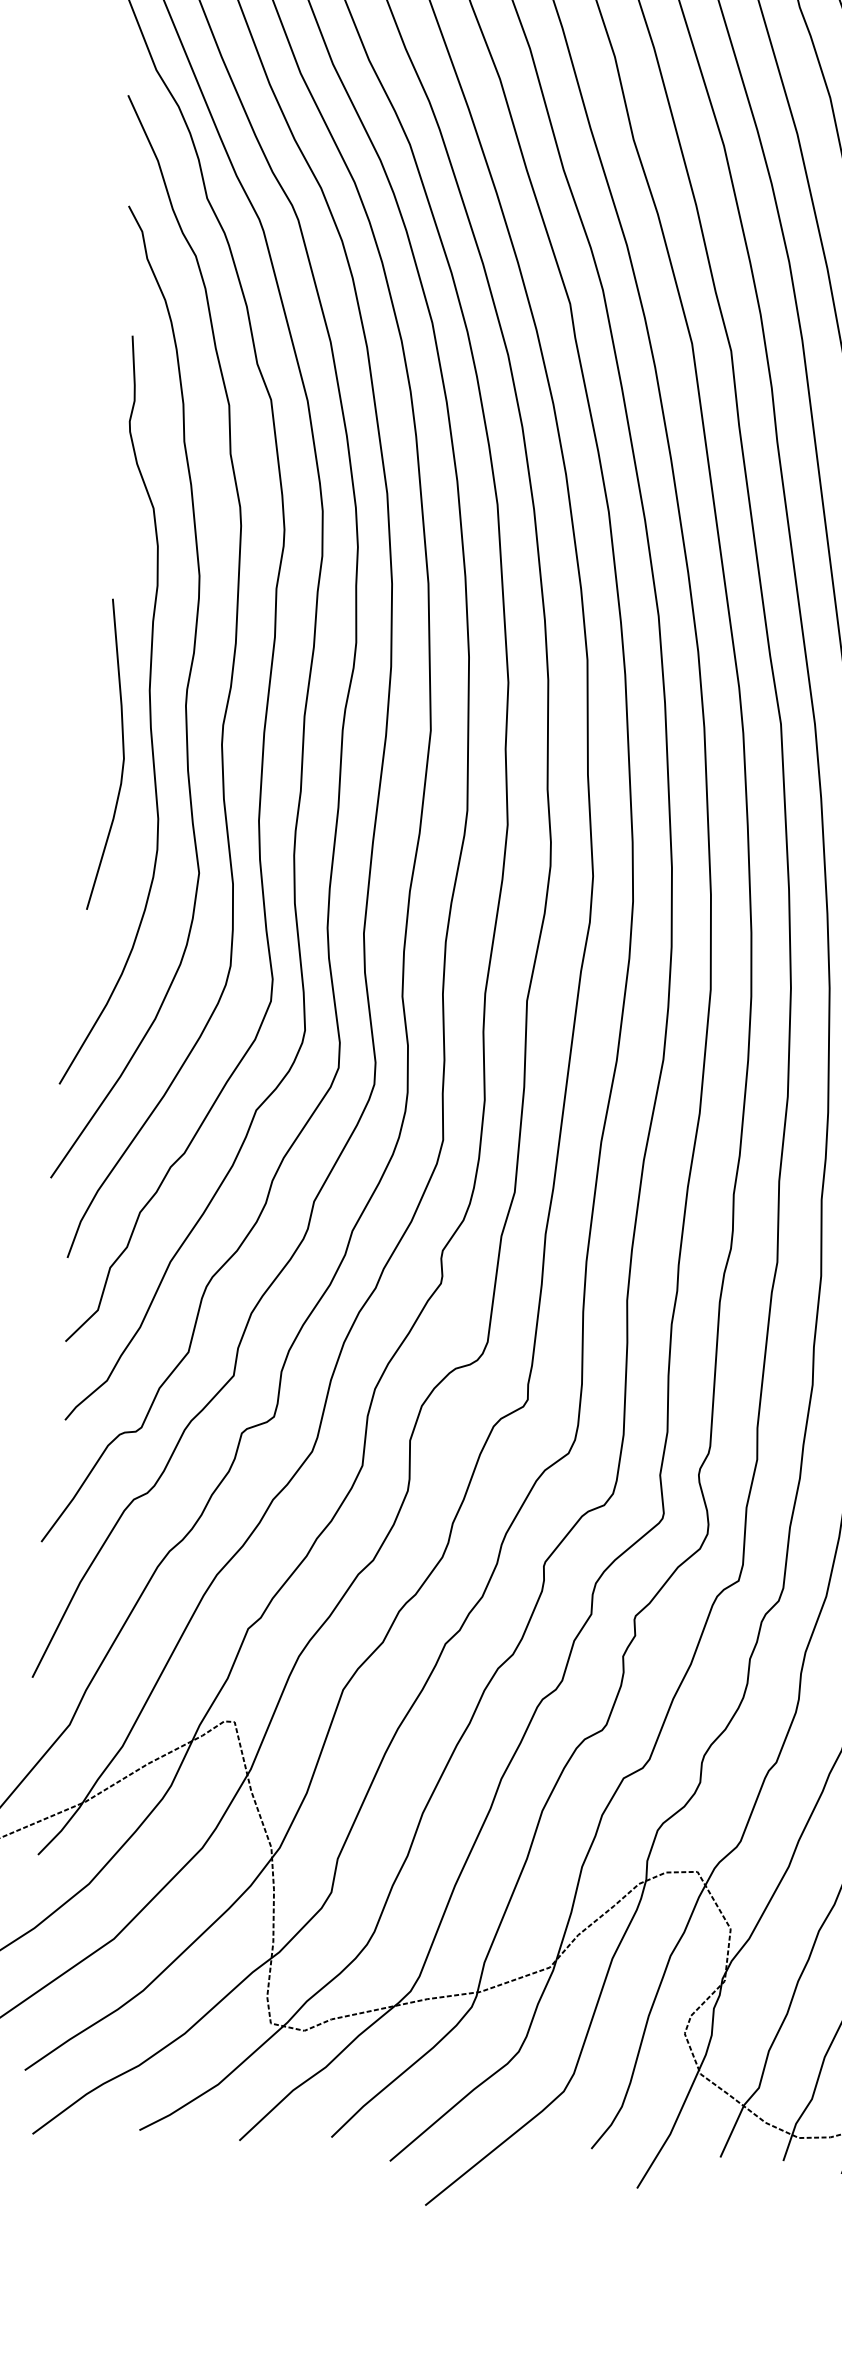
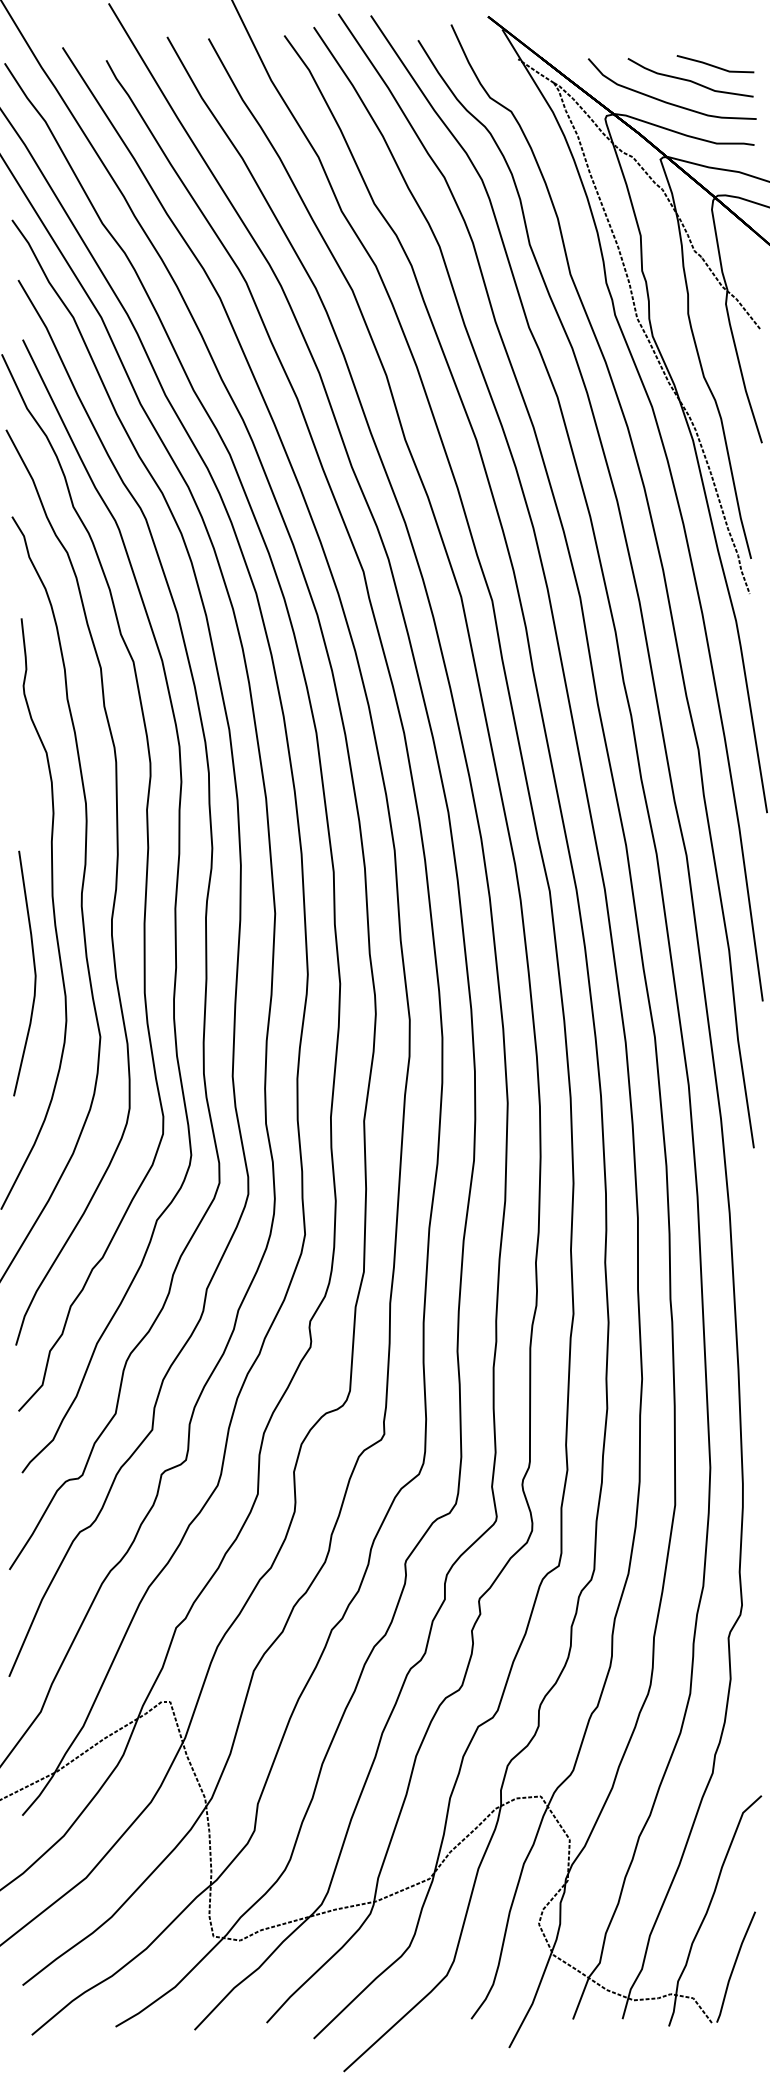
part: (122, 755) -> (34, 973), moved

